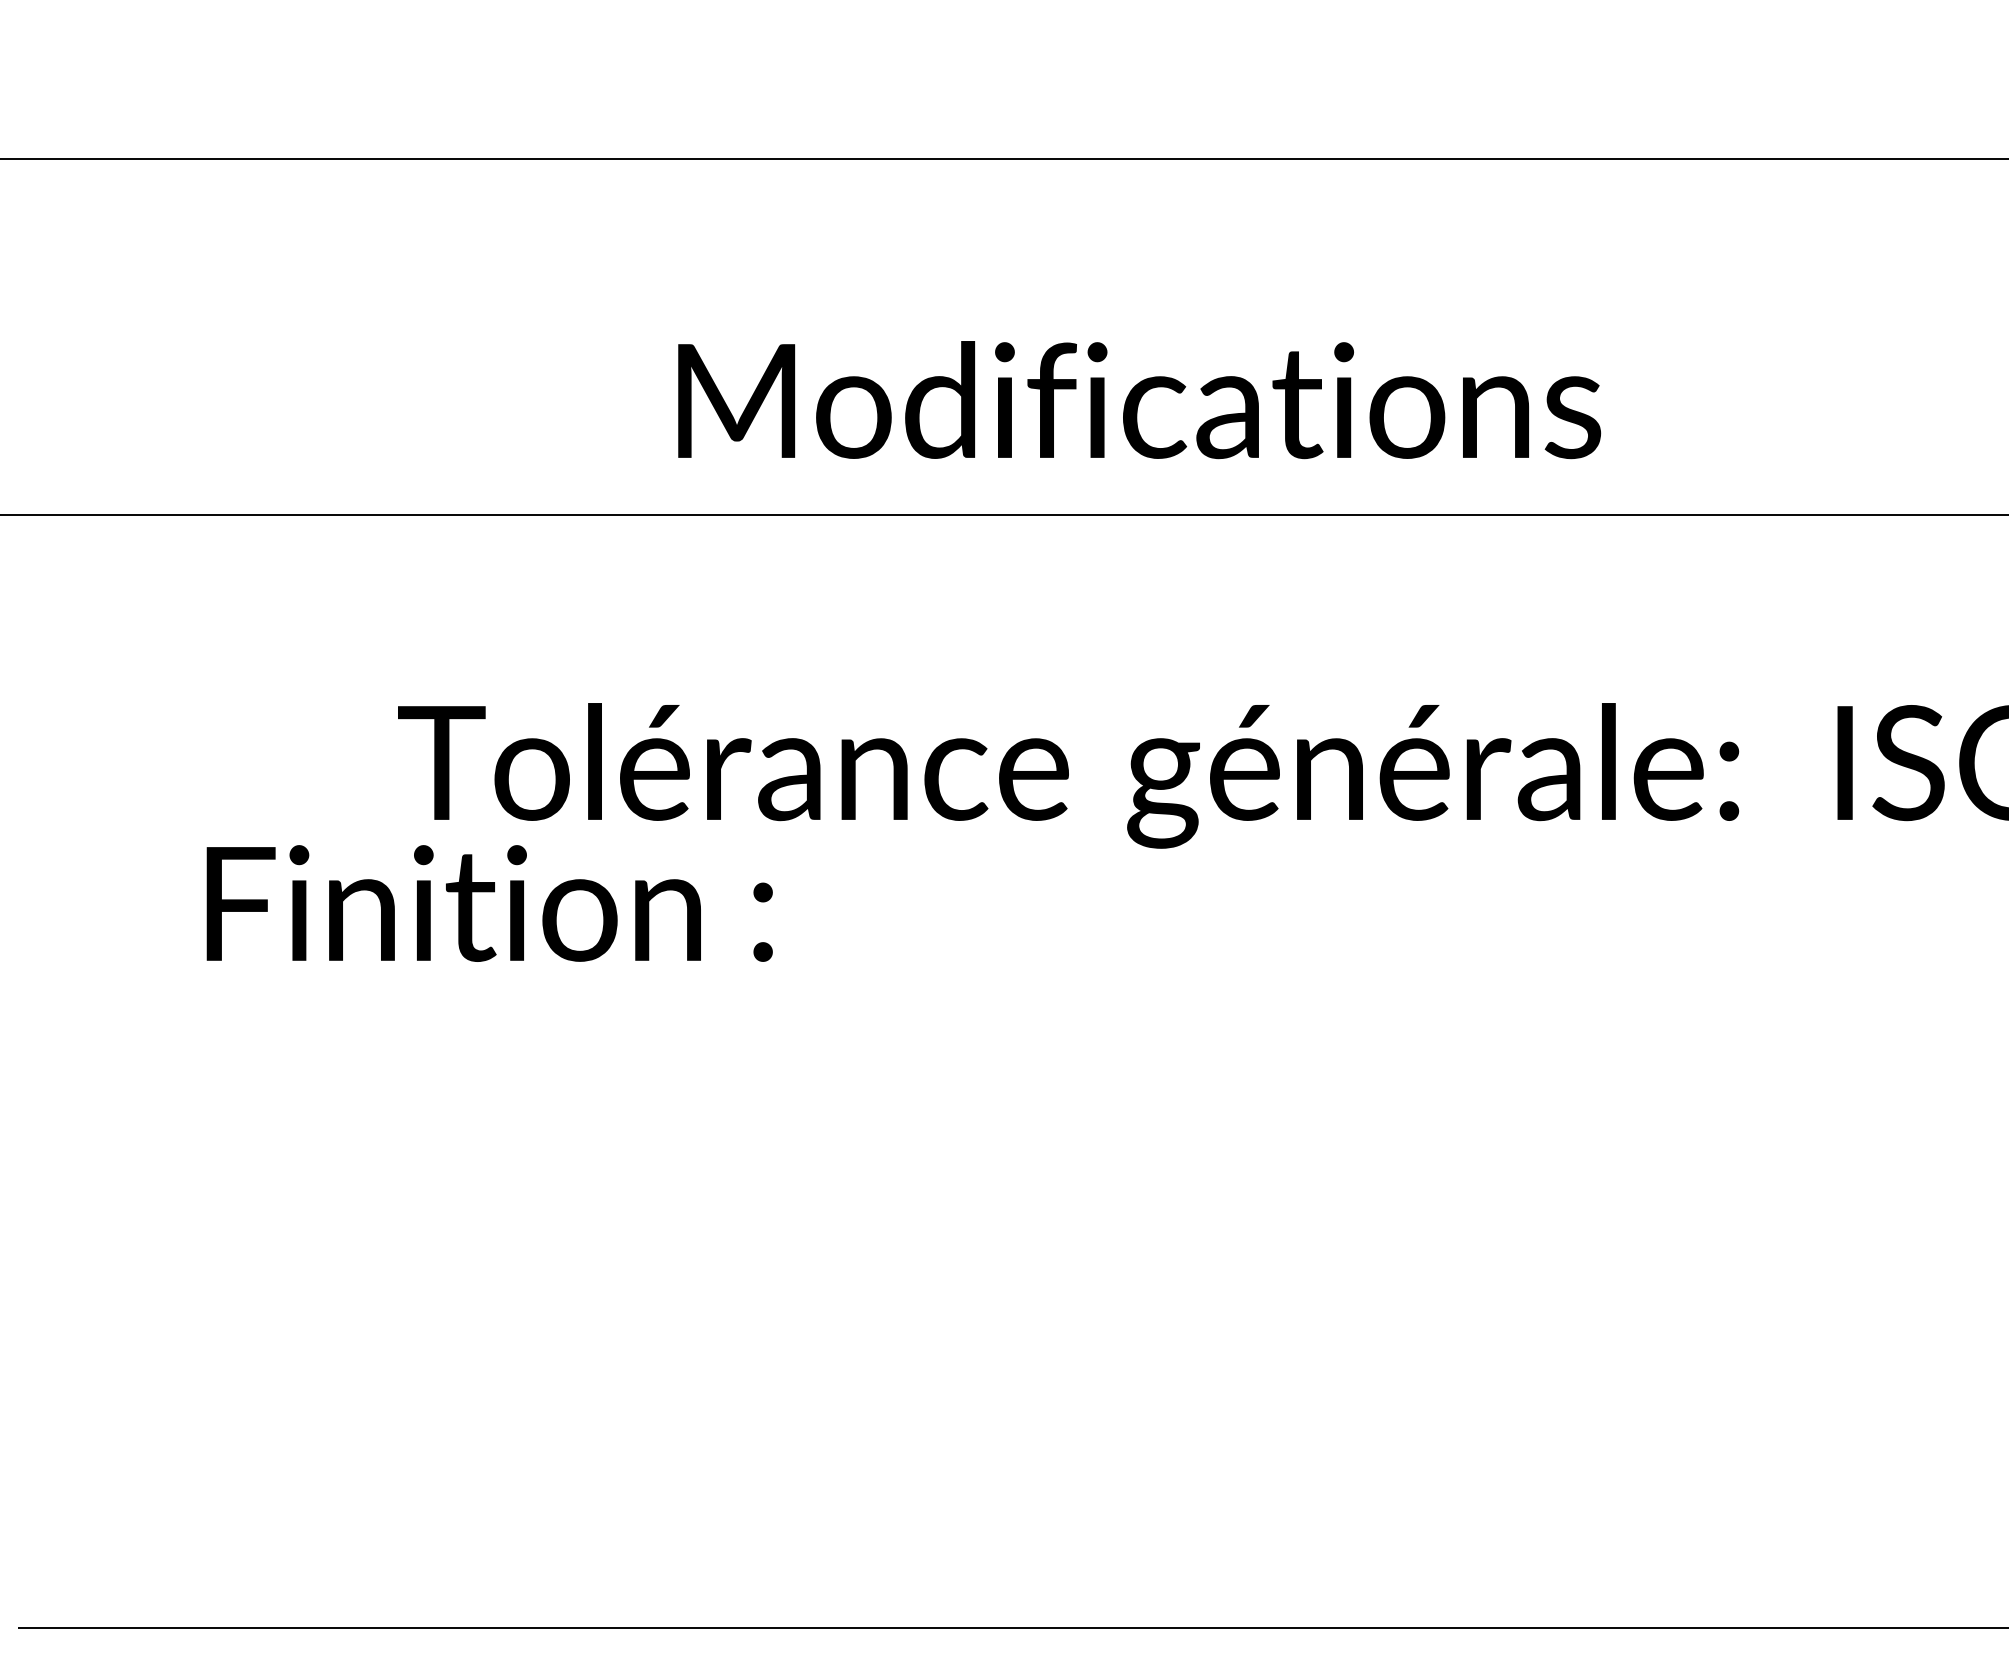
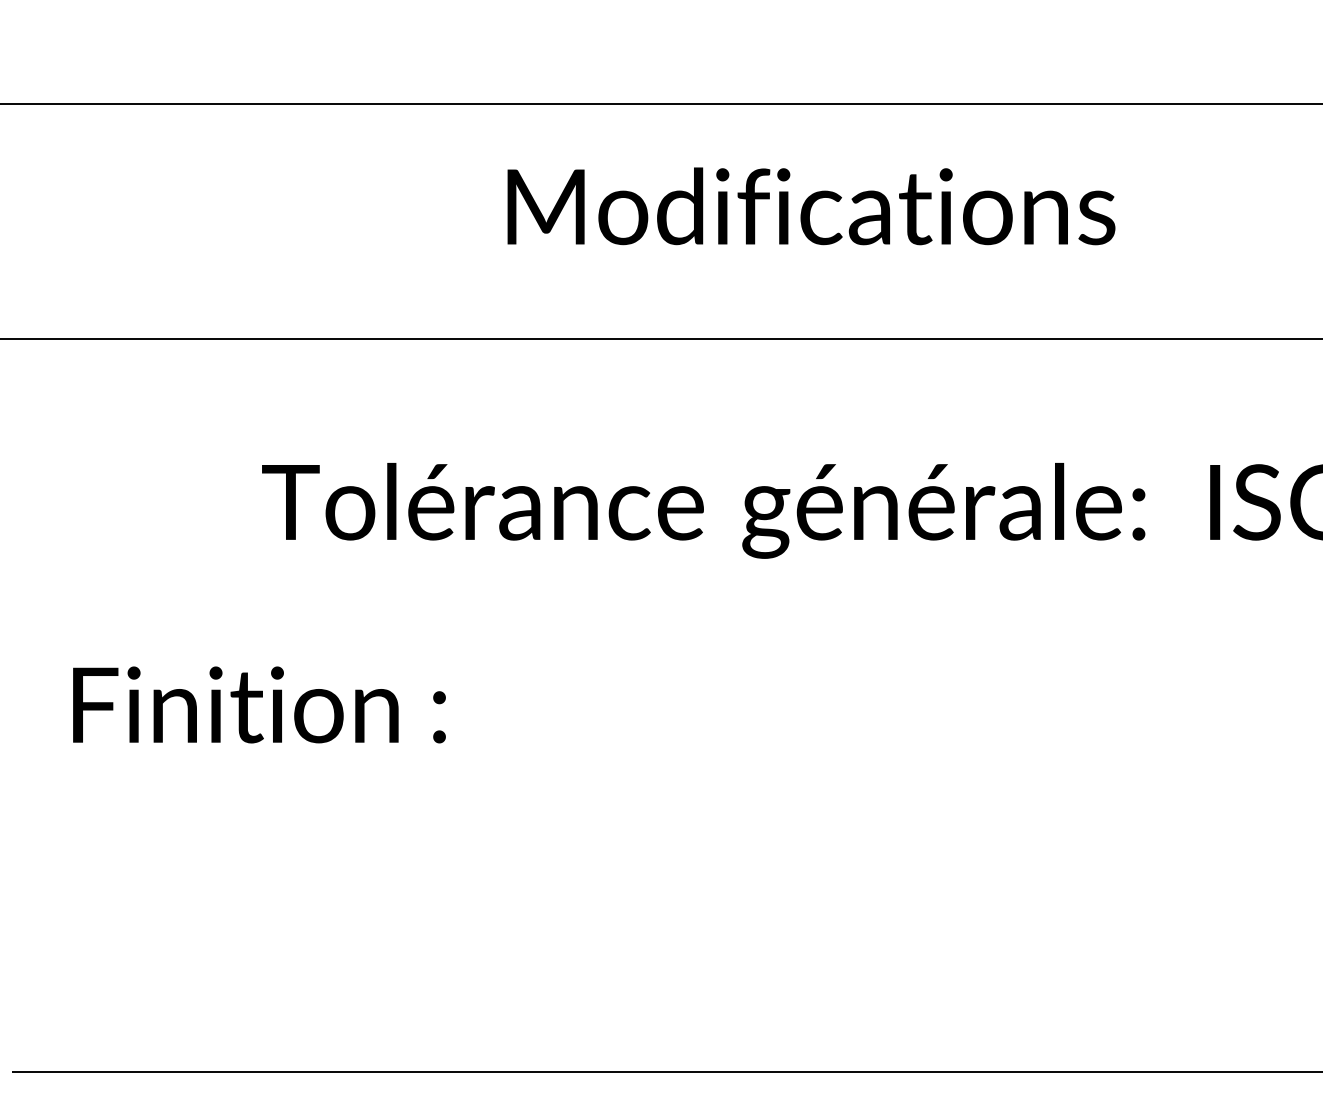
text: (1139, 400) -> (811, 206), moved
text: (489, 902) -> (259, 704), moved

